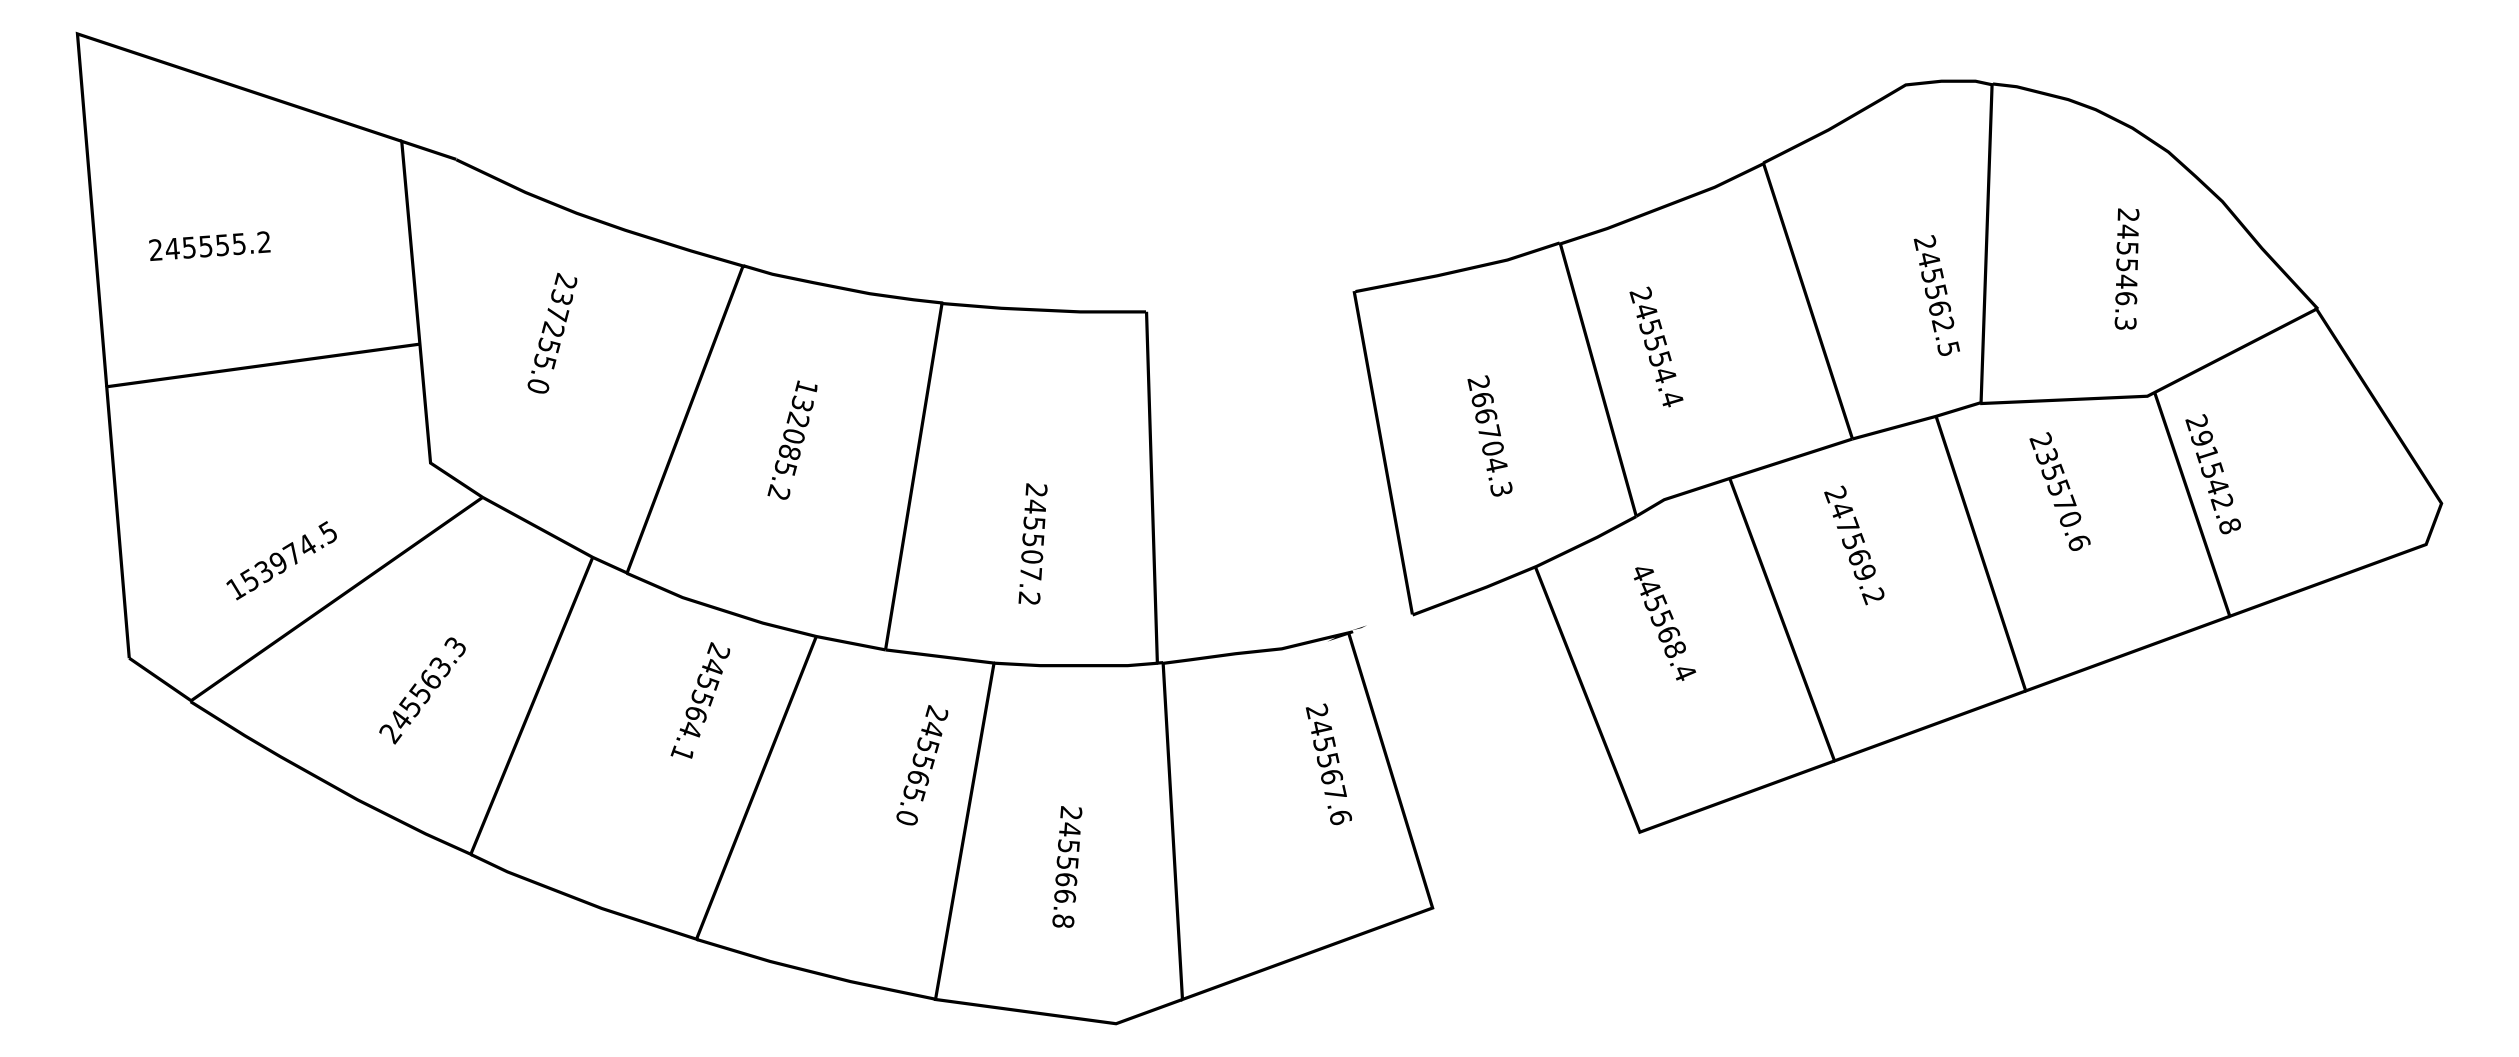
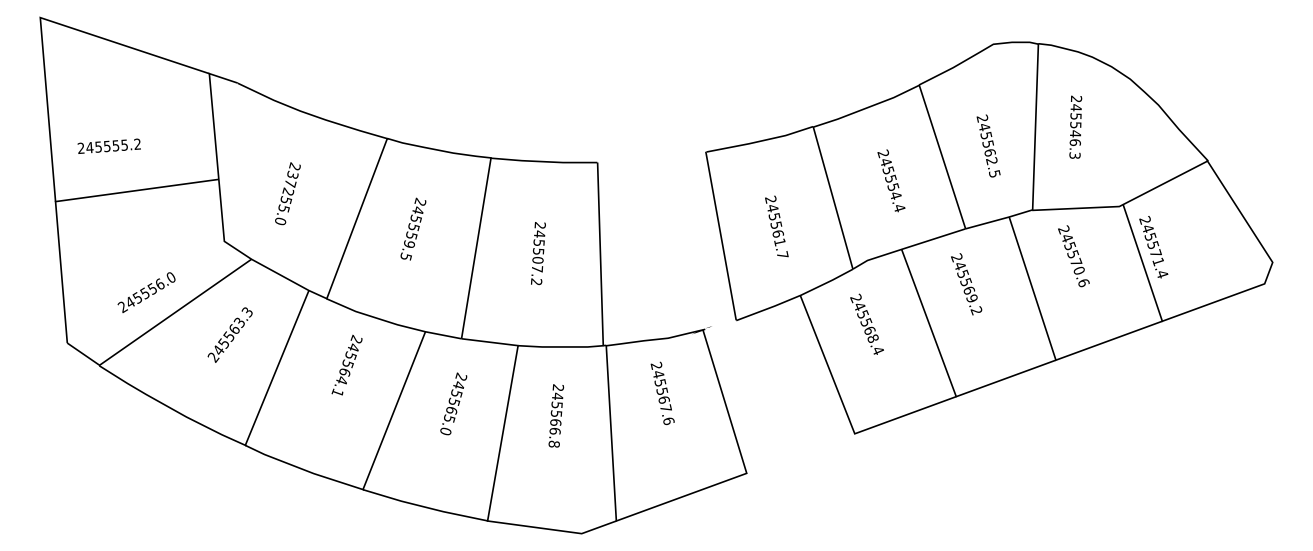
text: (208, 244) -> (108, 145), moved
text: (2126, 267) -> (1075, 126), moved
text: (1936, 294) -> (988, 145), moved
text: (551, 332) -> (287, 193), moved
text: (1656, 346) -> (891, 180), moved
text: (793, 438) -> (413, 228), 132085.2 -> 245559.5
text: (1491, 444) -> (777, 231), 266704.3 -> 245561.7
text: (2046, 455) -> (1066, 237), 235570.6 -> 245570.6
text: (2216, 482) -> (1155, 251), 291542.8 -> 245571.4
text: (1848, 524) -> (963, 273), 247569.2 -> 245569.2
text: (1033, 543) -> (538, 253), moved
text: (279, 561) -> (145, 292), 153974.5 -> 245556.0
text: (1643, 572) -> (856, 298), 445568.4 -> 245568.4
text: (421, 689) -> (229, 334), moved
text: (699, 699) -> (346, 364), moved
text: (921, 764) -> (453, 403), moved
text: (1328, 764) -> (662, 393), moved
text: (1067, 866) -> (556, 415), moved

